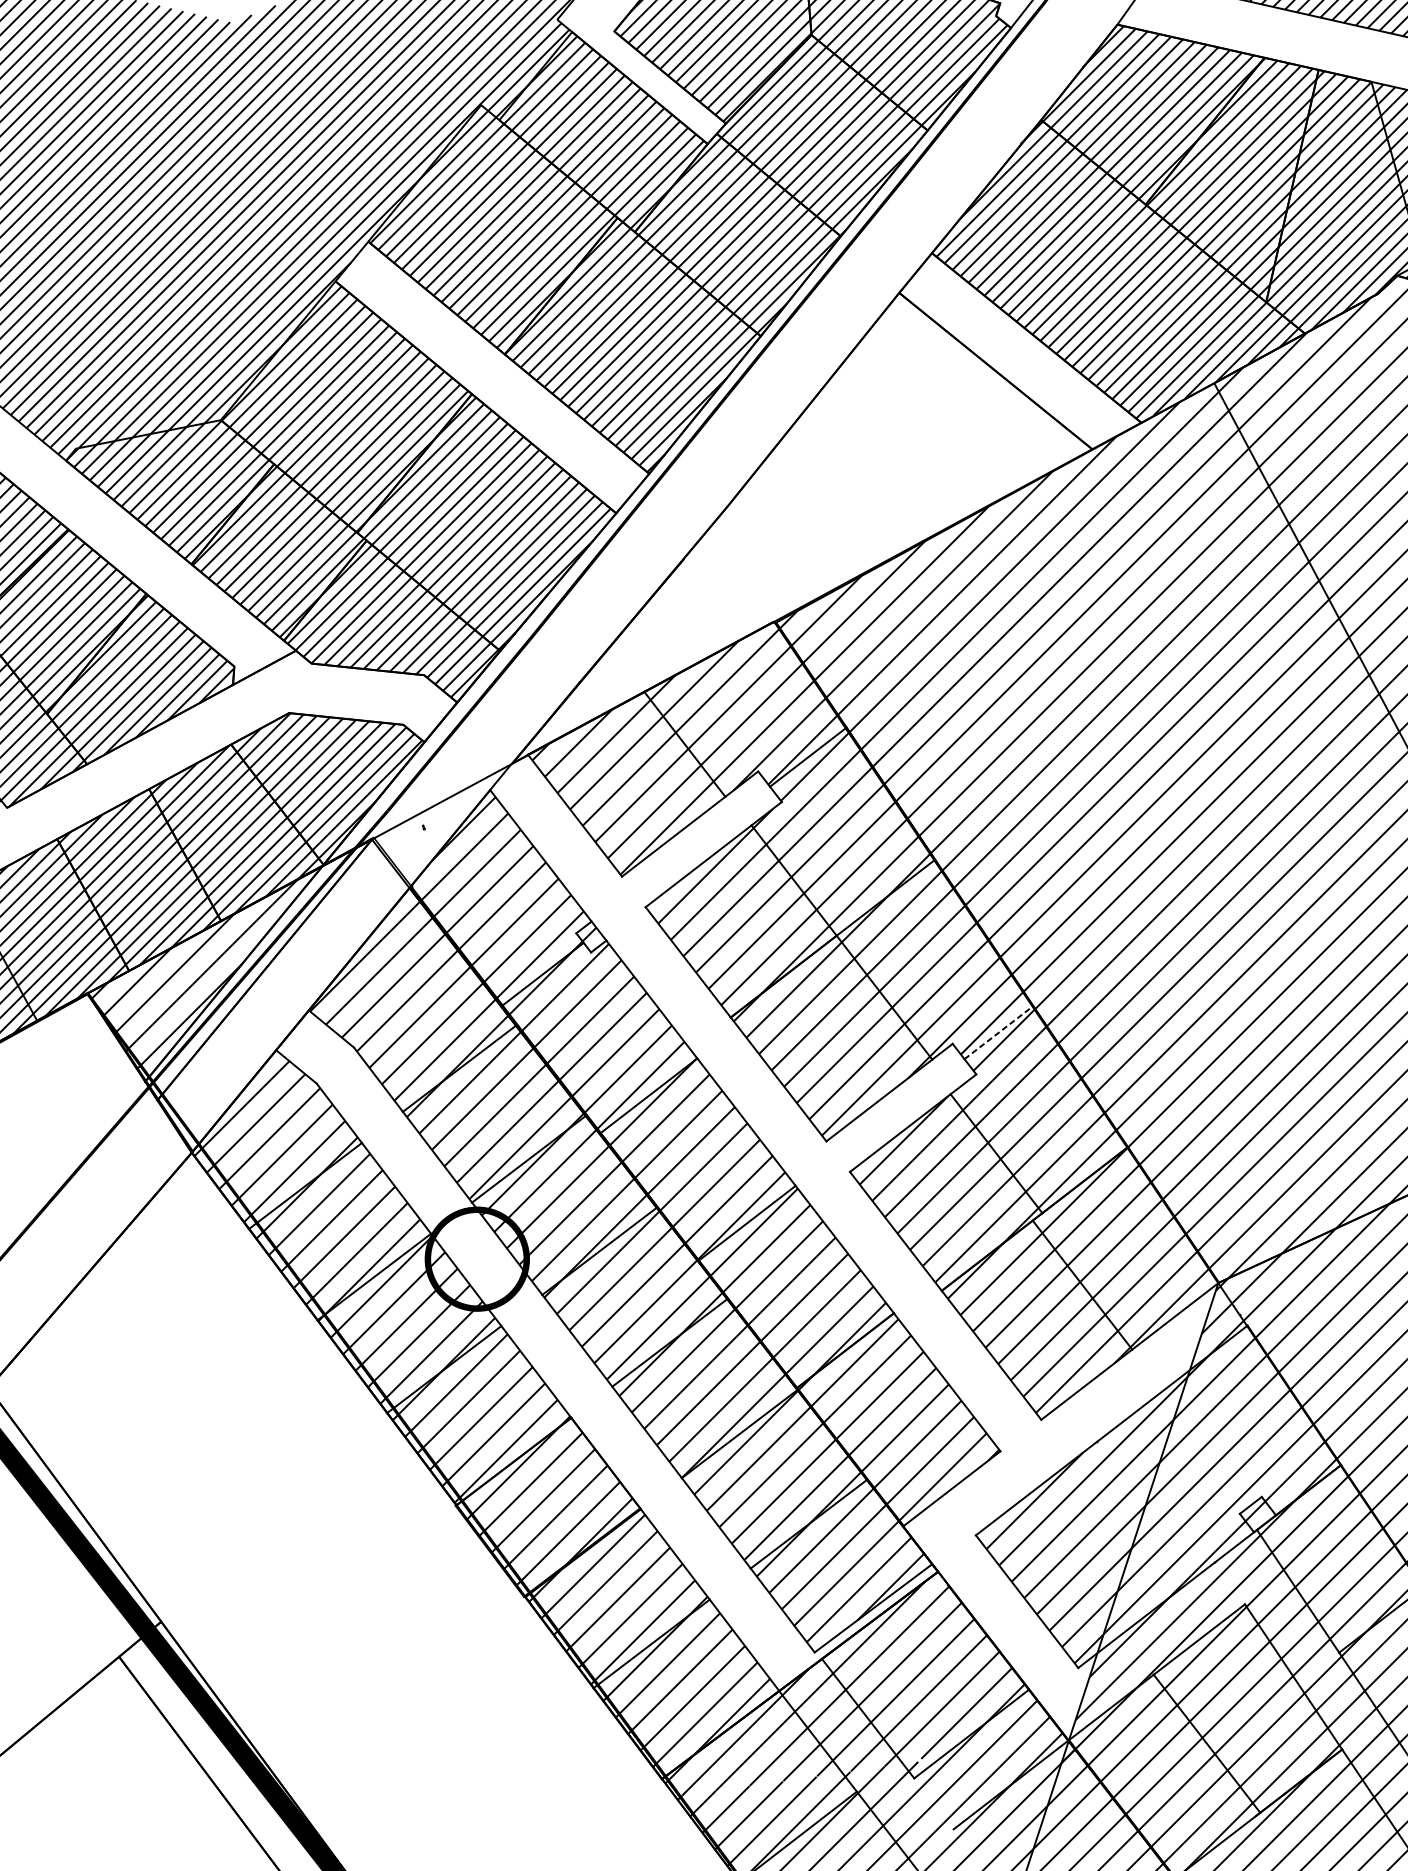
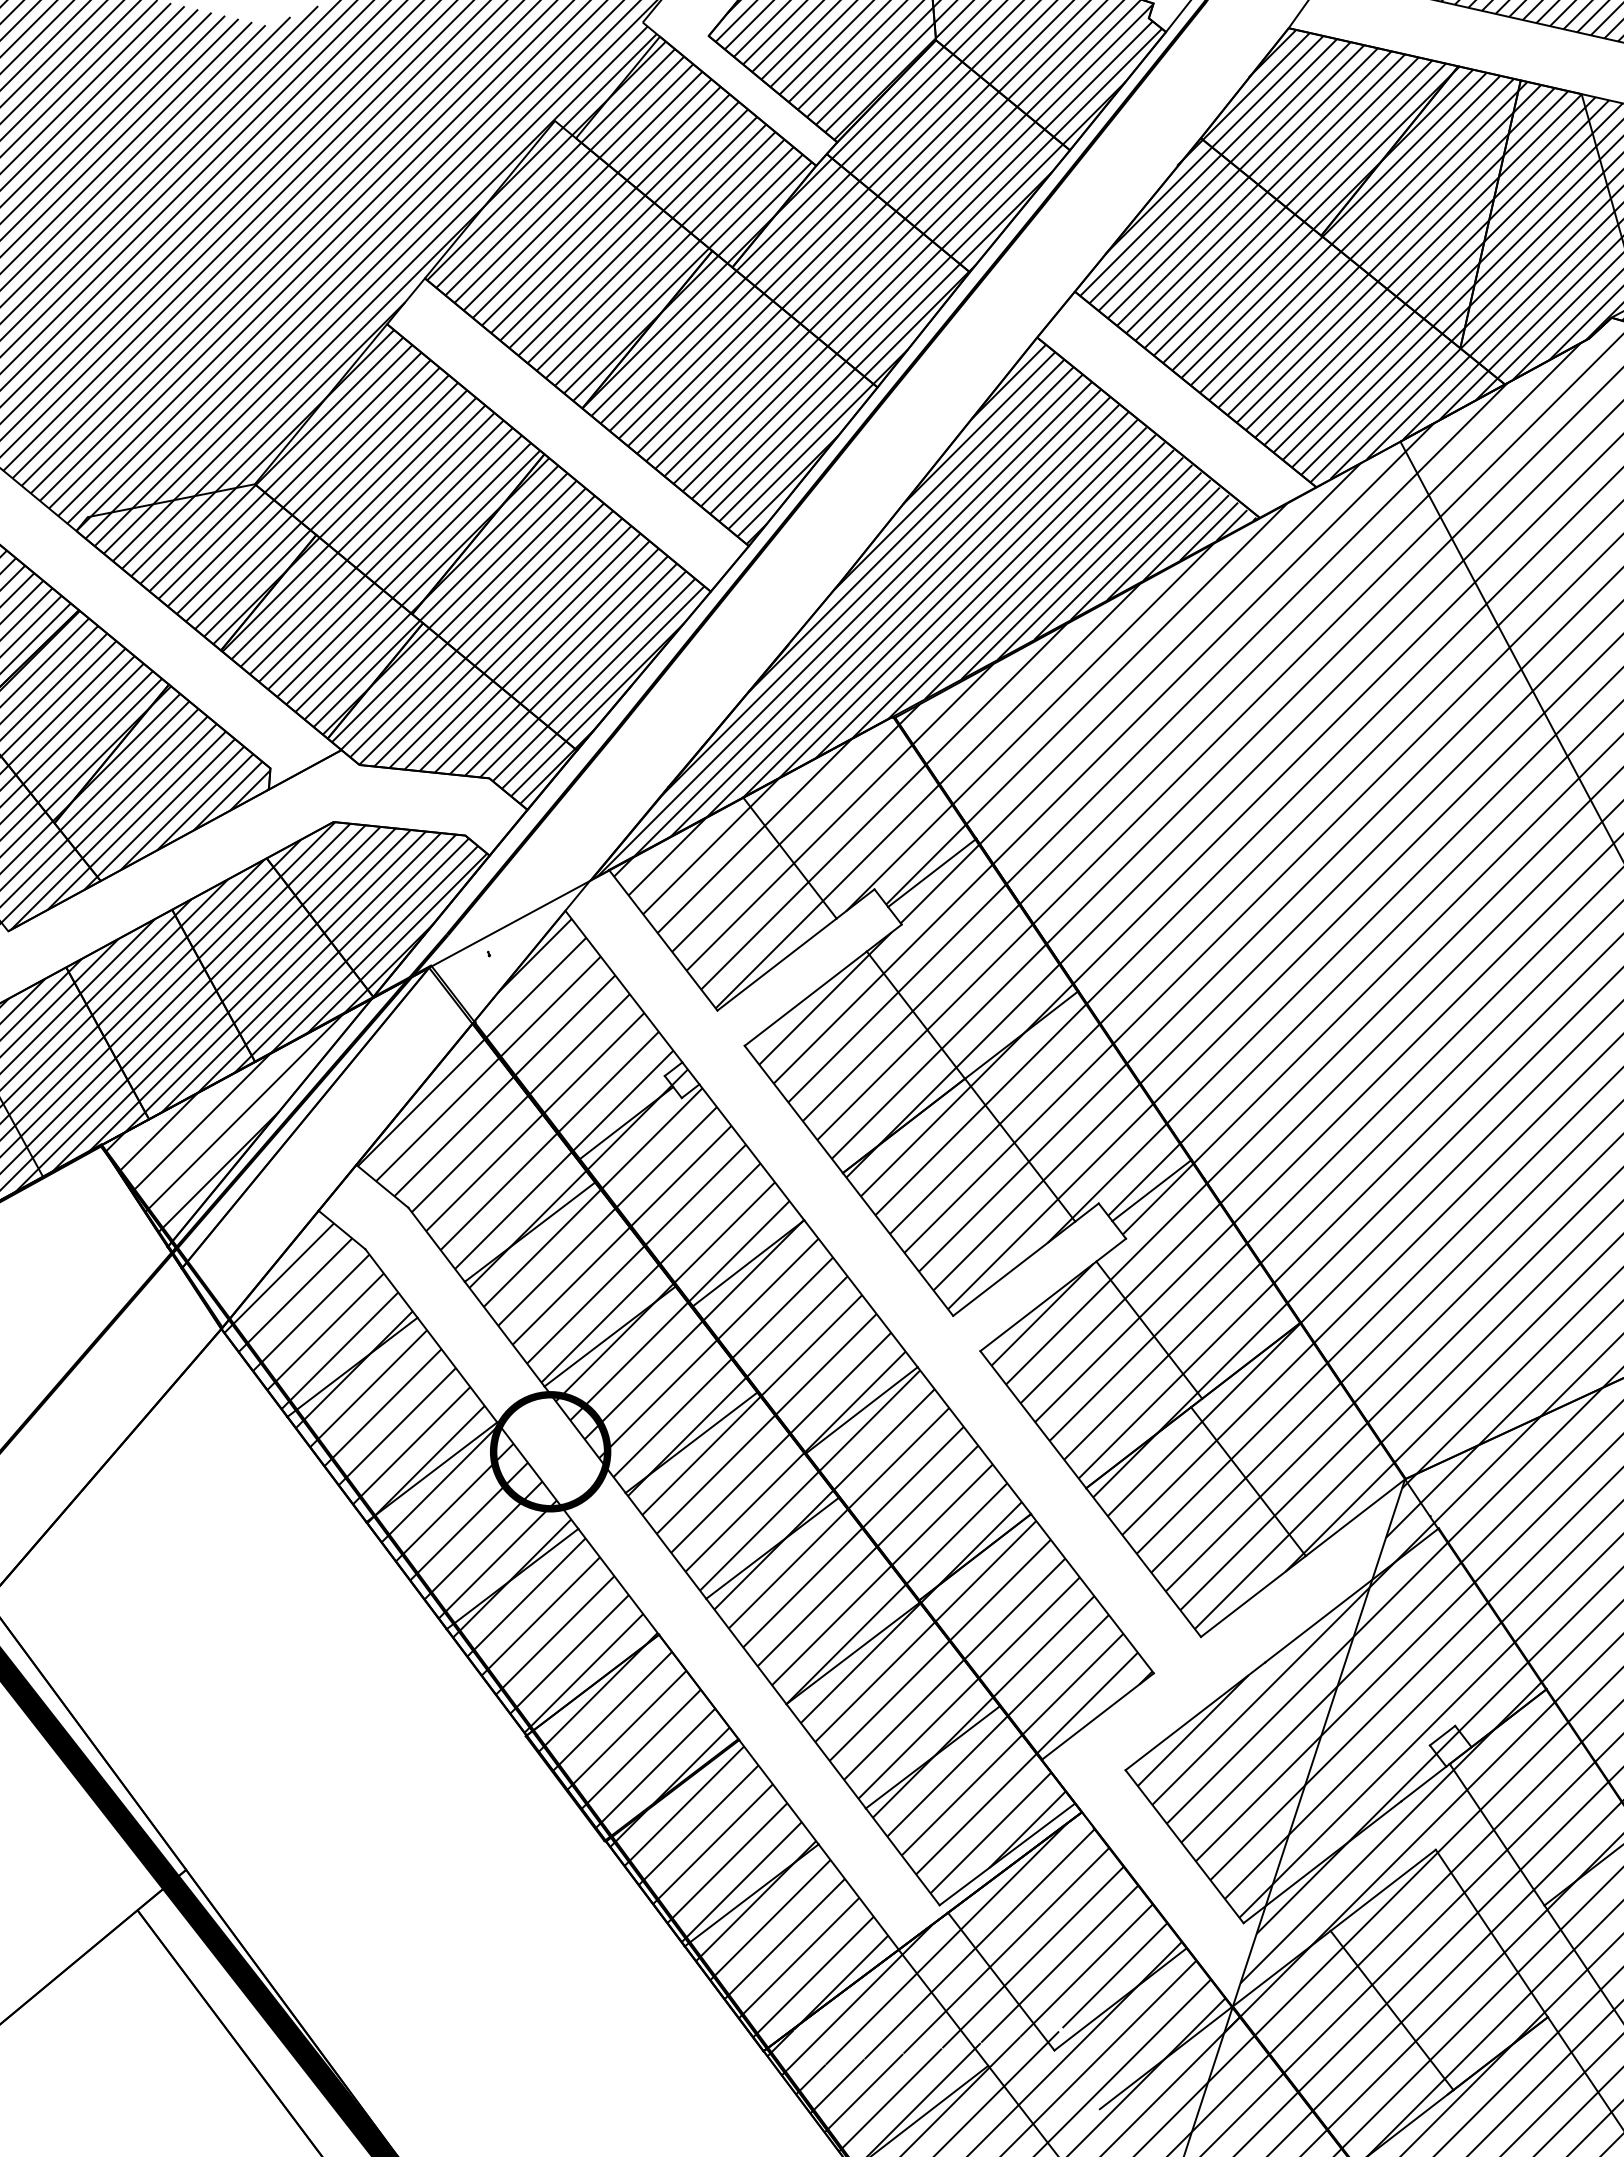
hatch: (803, 529) -> (926, 610), added
line: (999, 1032) -> (1152, 1190), dashed -> solid

